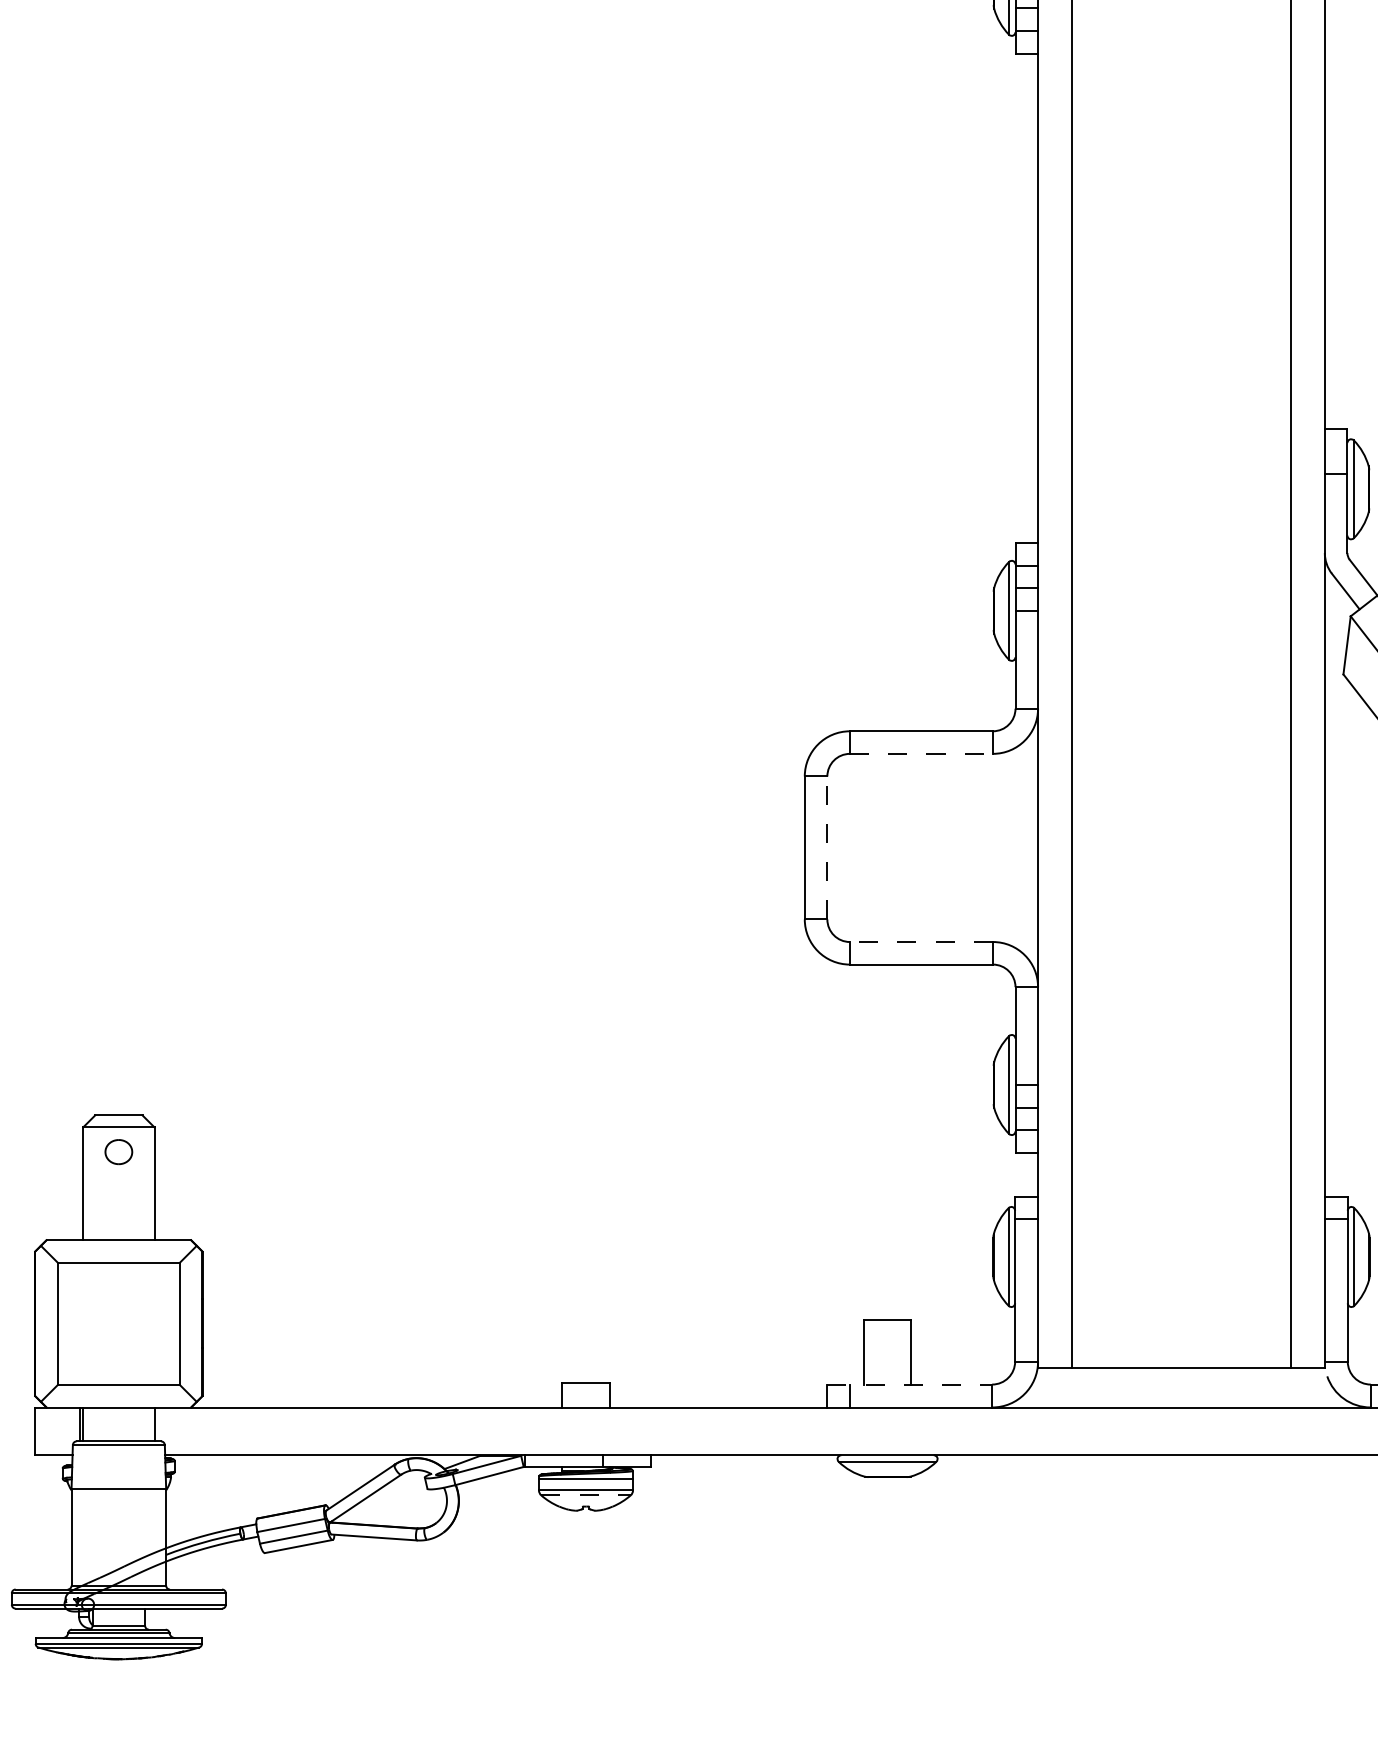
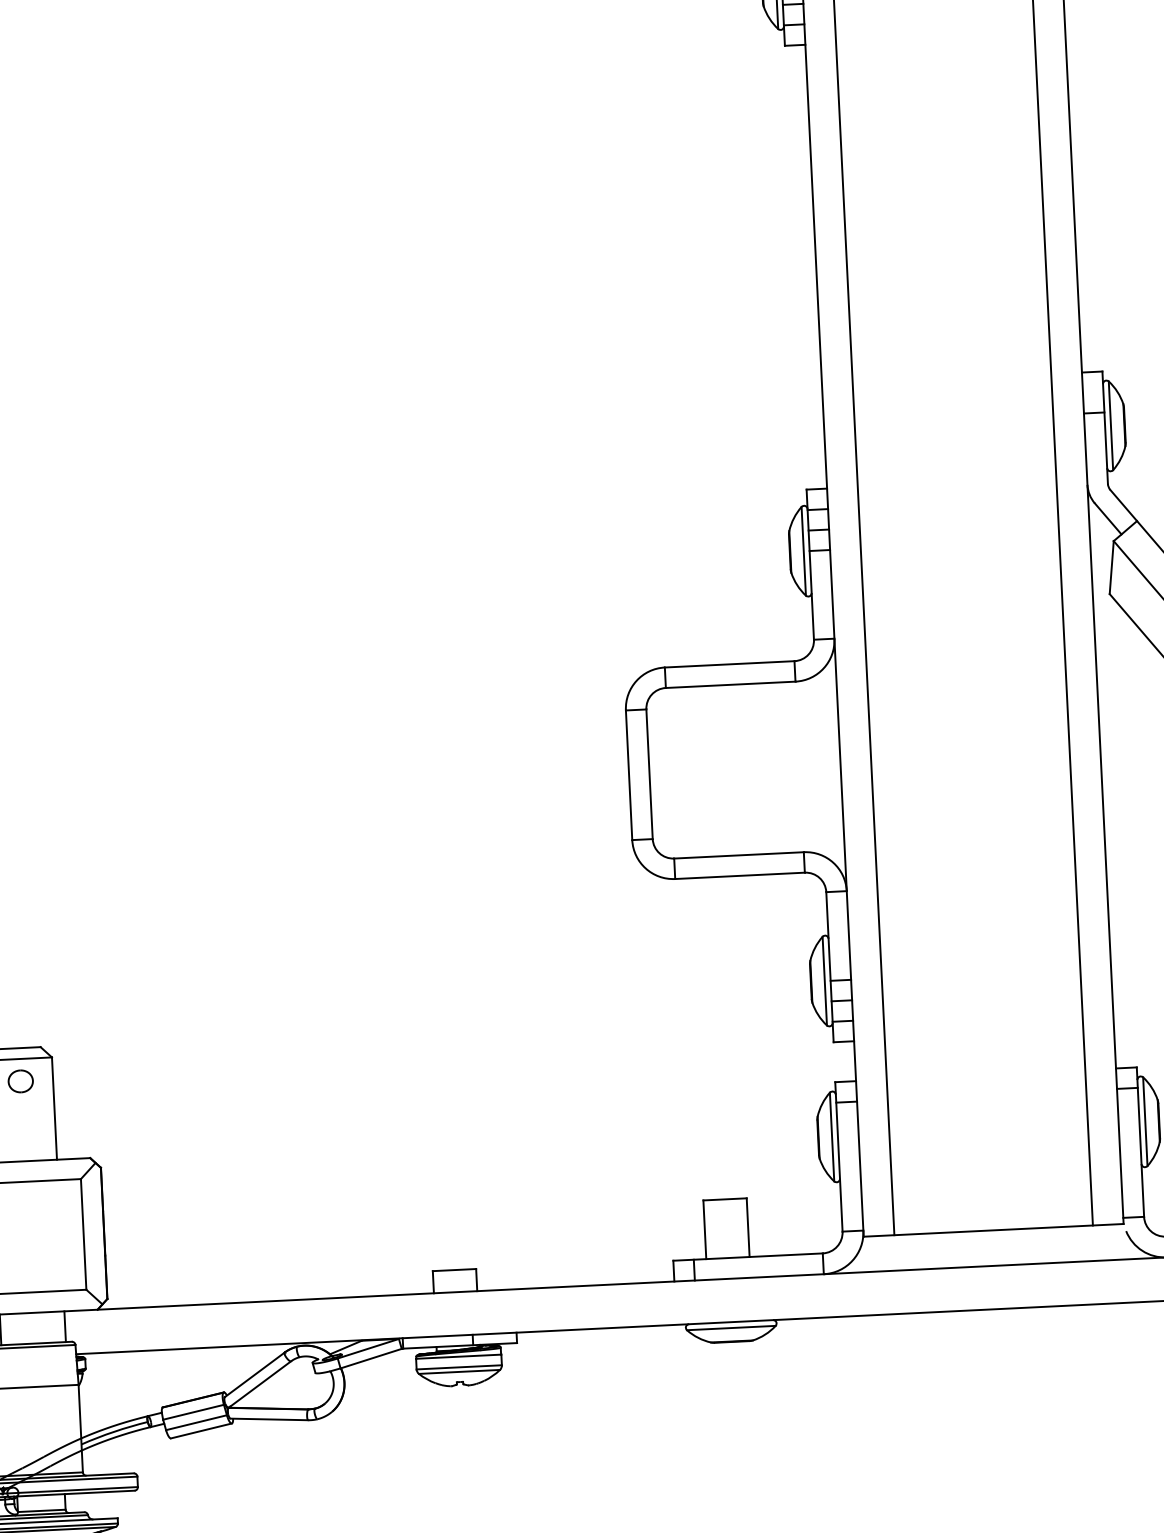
line: (921, 753) -> (730, 684), dashed -> solid
line: (827, 847) -> (649, 773), dashed -> solid
line: (920, 942) -> (738, 855), dashed -> solid
line: (910, 1384) -> (748, 1256), dashed -> solid
line: (586, 1495) -> (459, 1371), dashed -> solid

